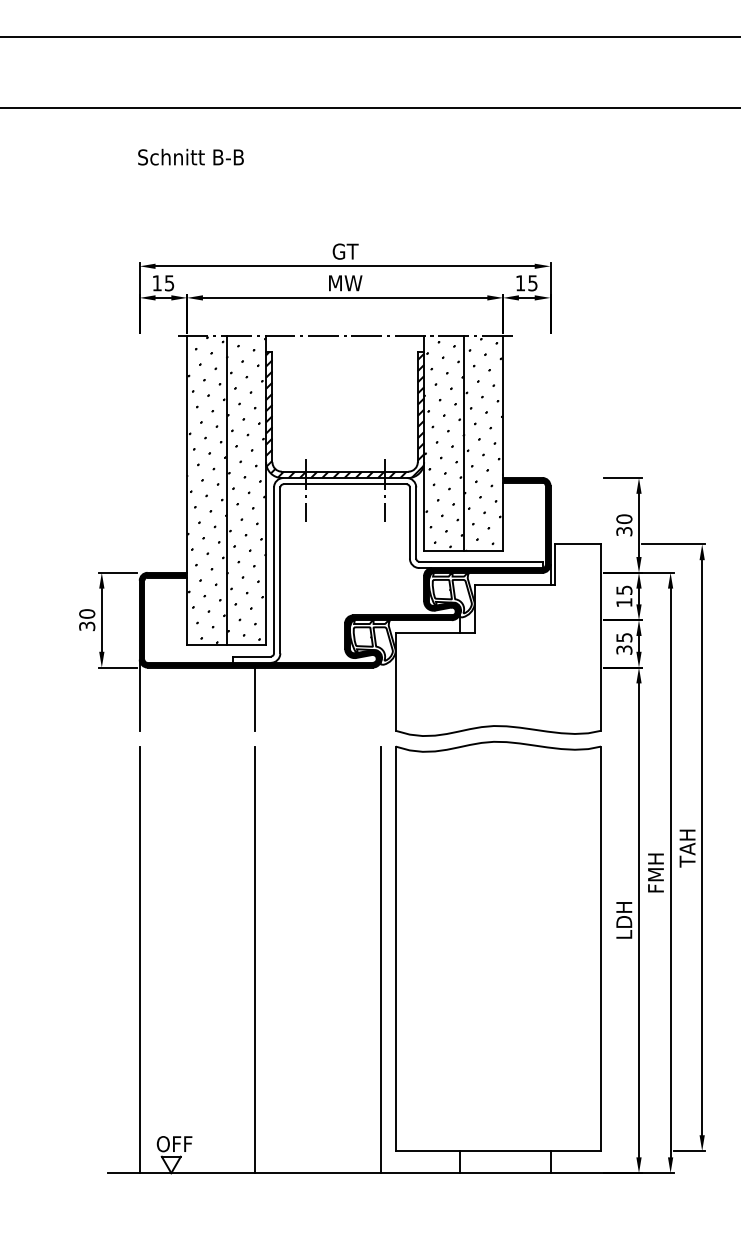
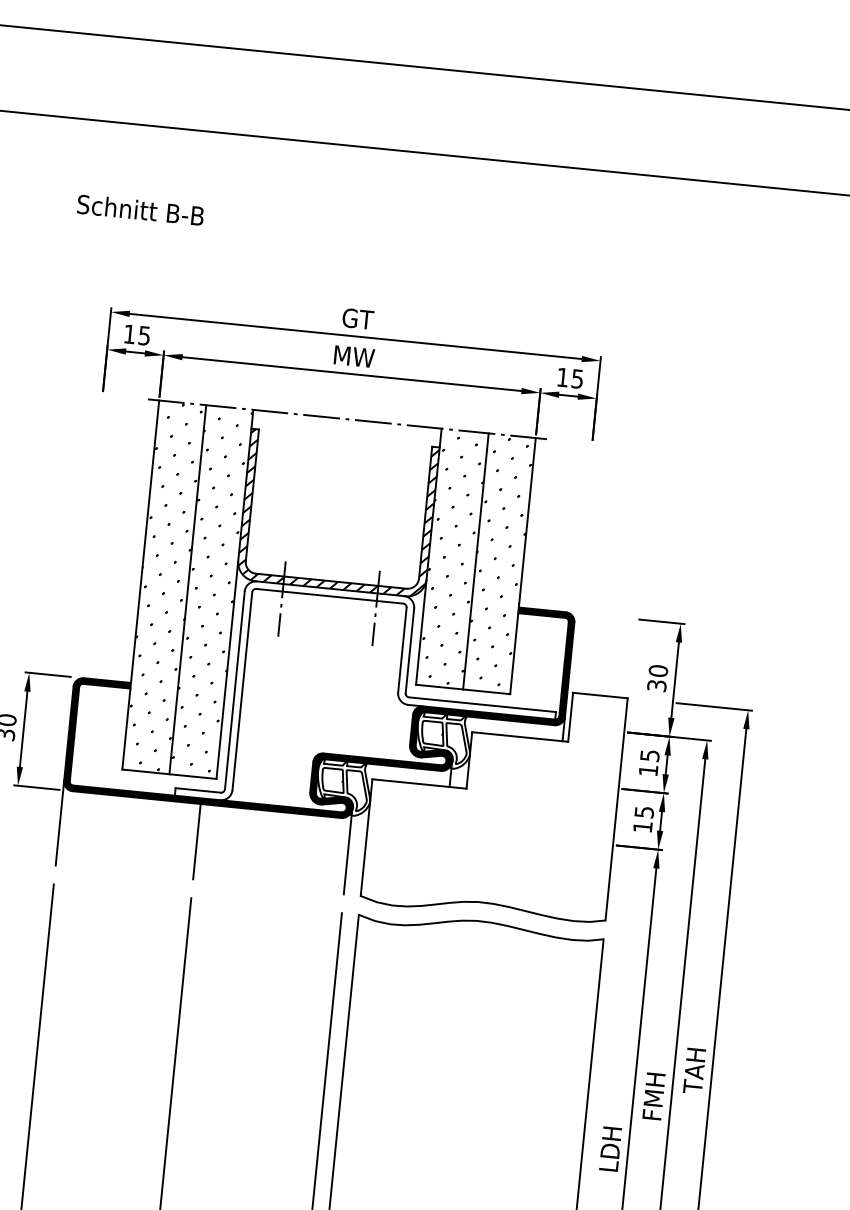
text: (190, 156) -> (140, 209), moved
text: (624, 649) -> (643, 826), 35 -> 15
line: (381, 694) -> (348, 851), added

